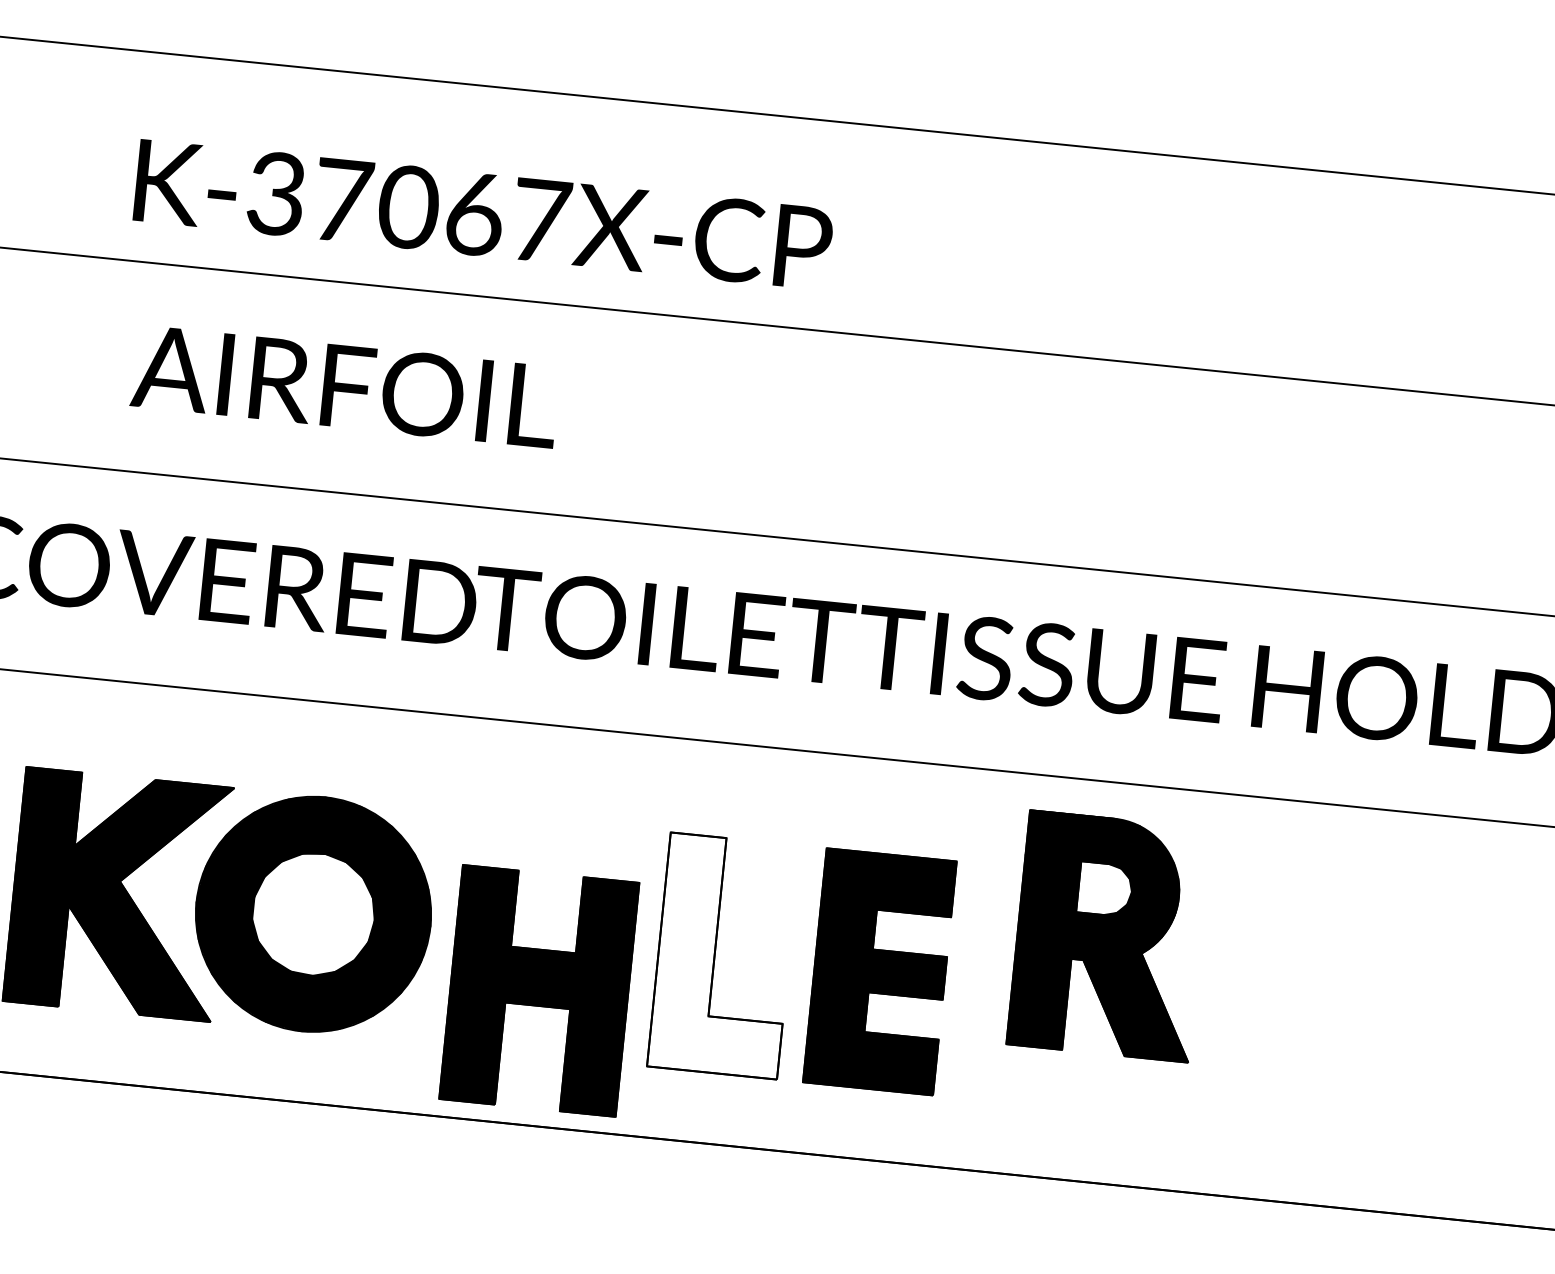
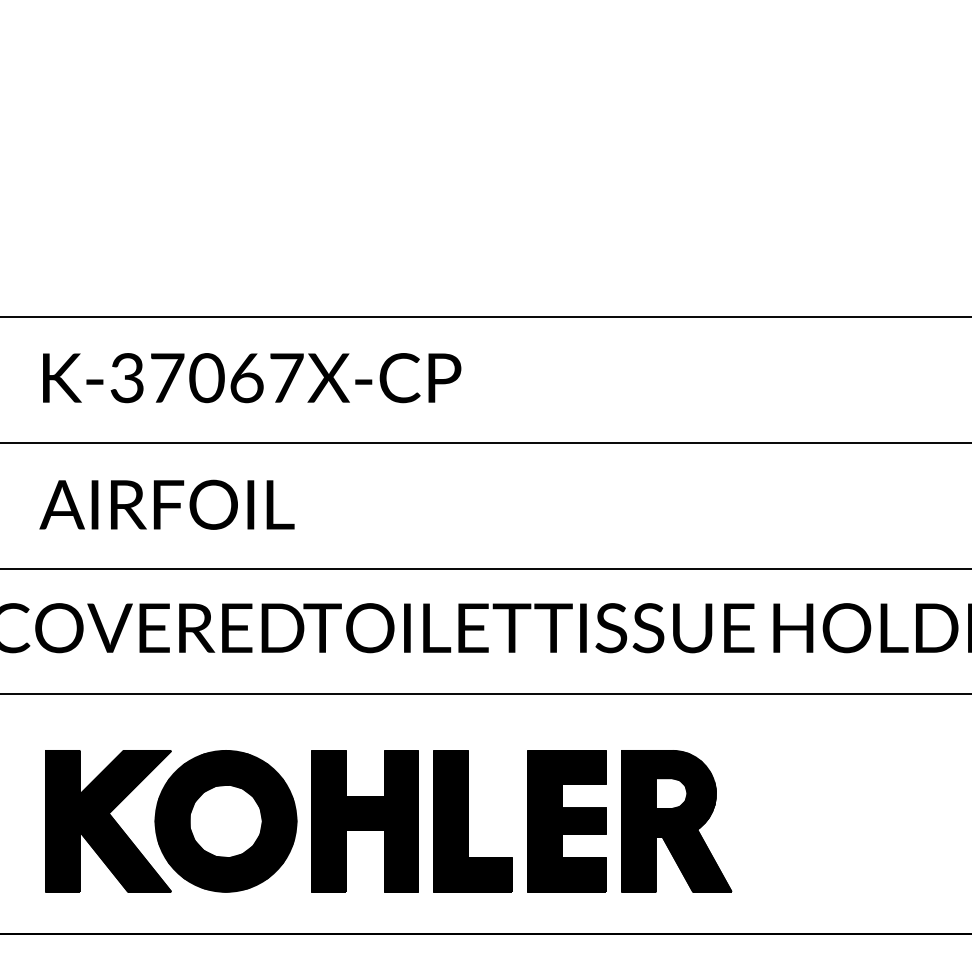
text: (484, 215) -> (252, 378), moved
text: (344, 385) -> (166, 504), moved
part: (1108, 936) -> (676, 821), moved
fill: (724, 954) -> (473, 820), added
part: (537, 990) -> (364, 821), moved

